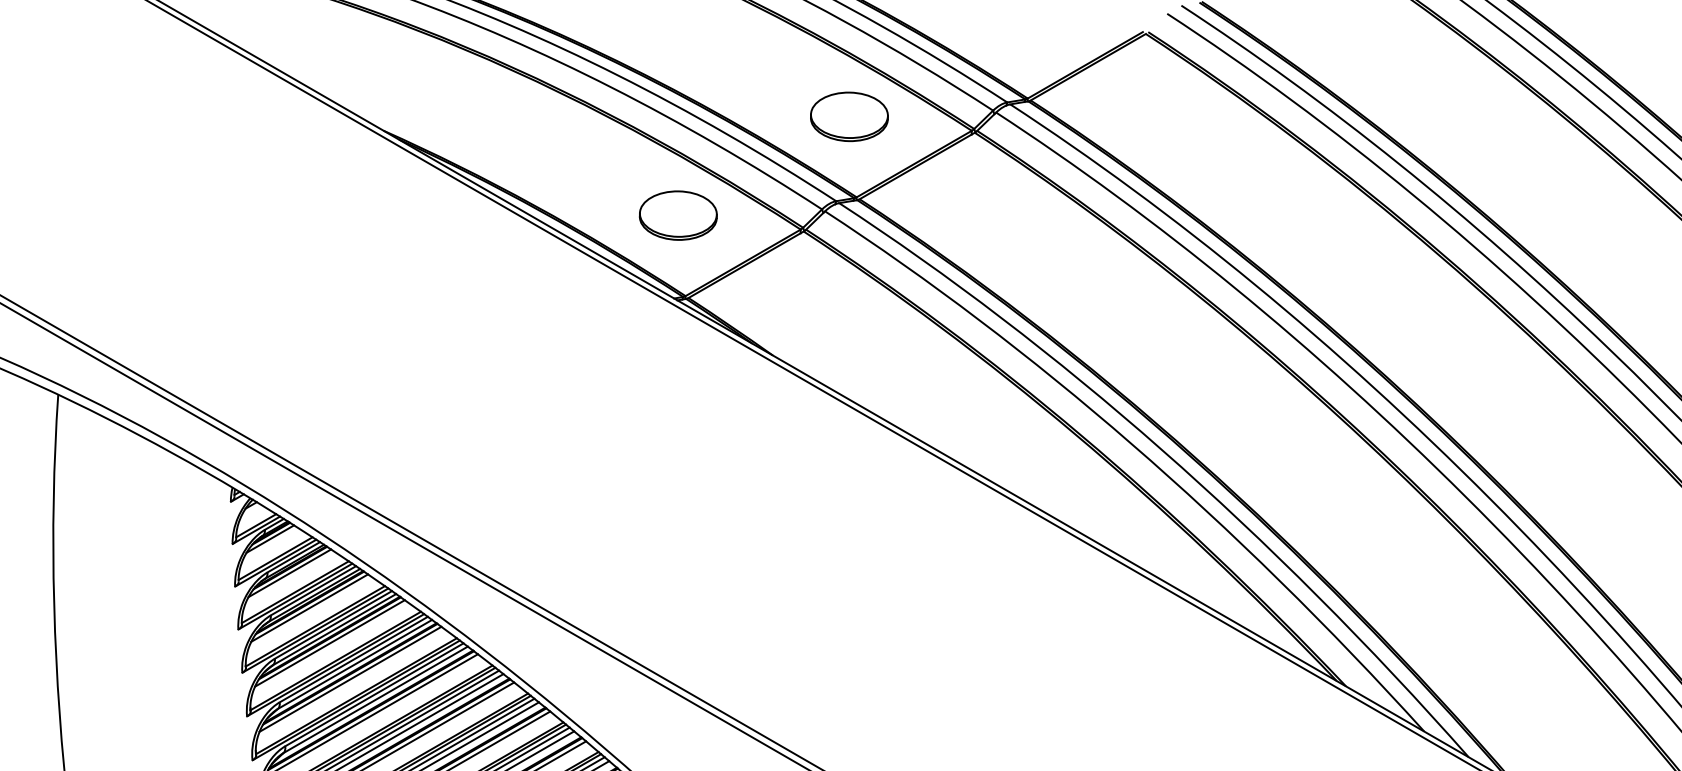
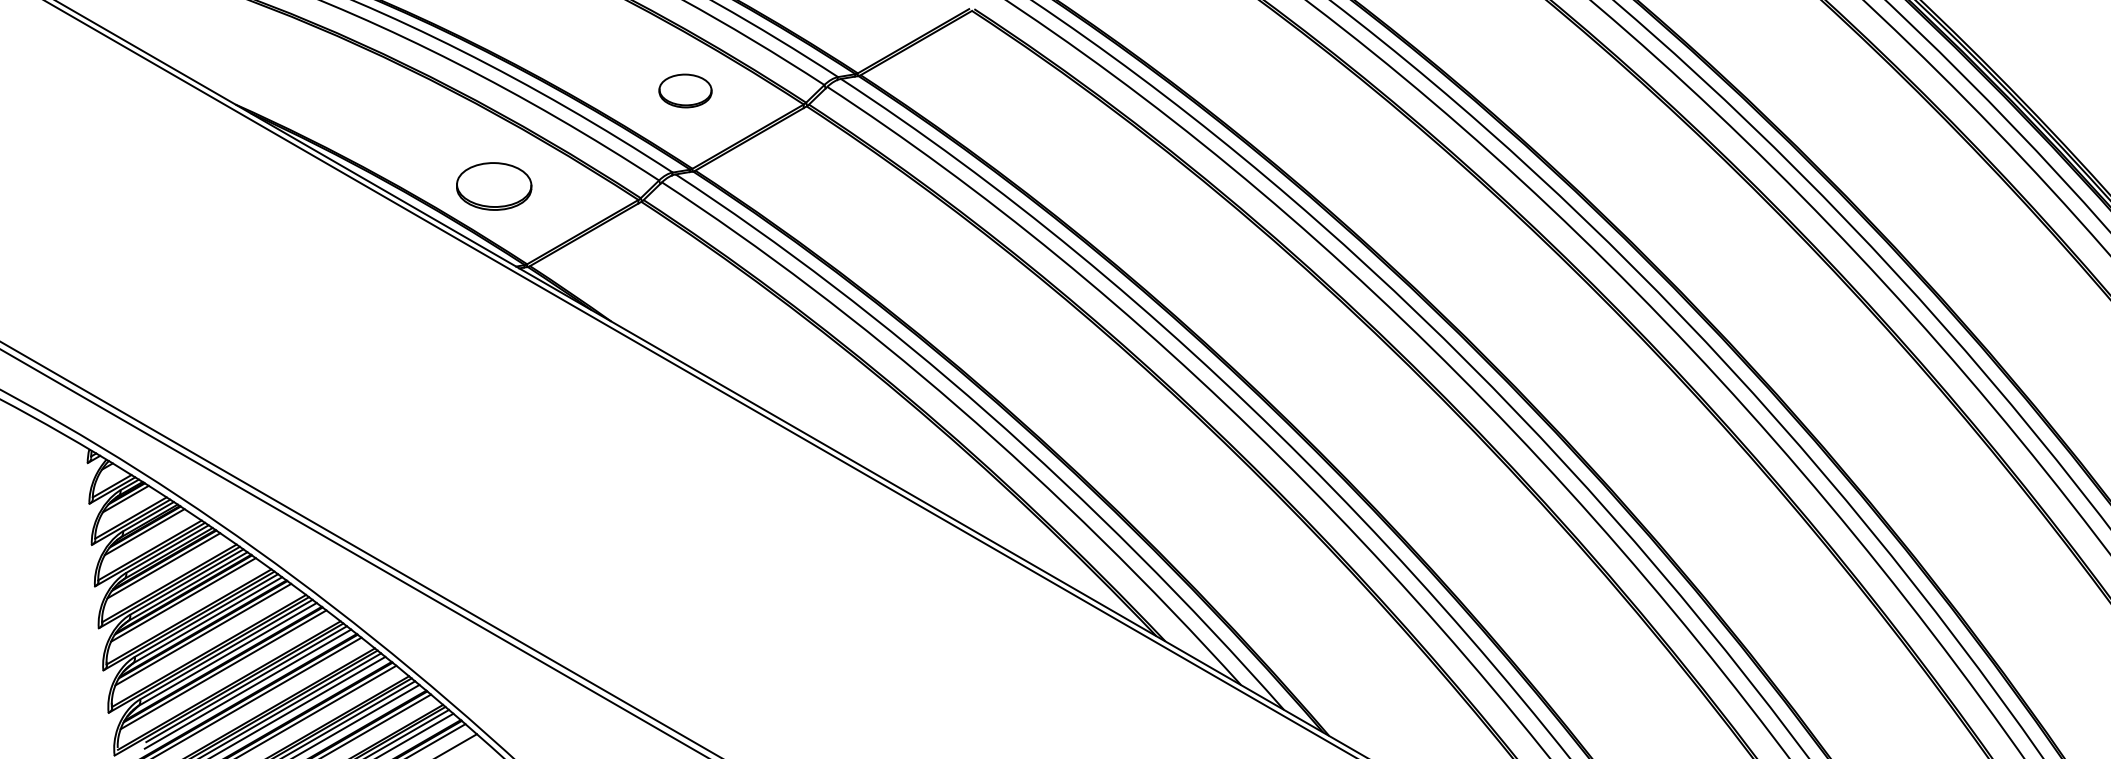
part: (849, 116) -> (685, 90), size x0.7
part: (678, 215) -> (494, 186), moved

